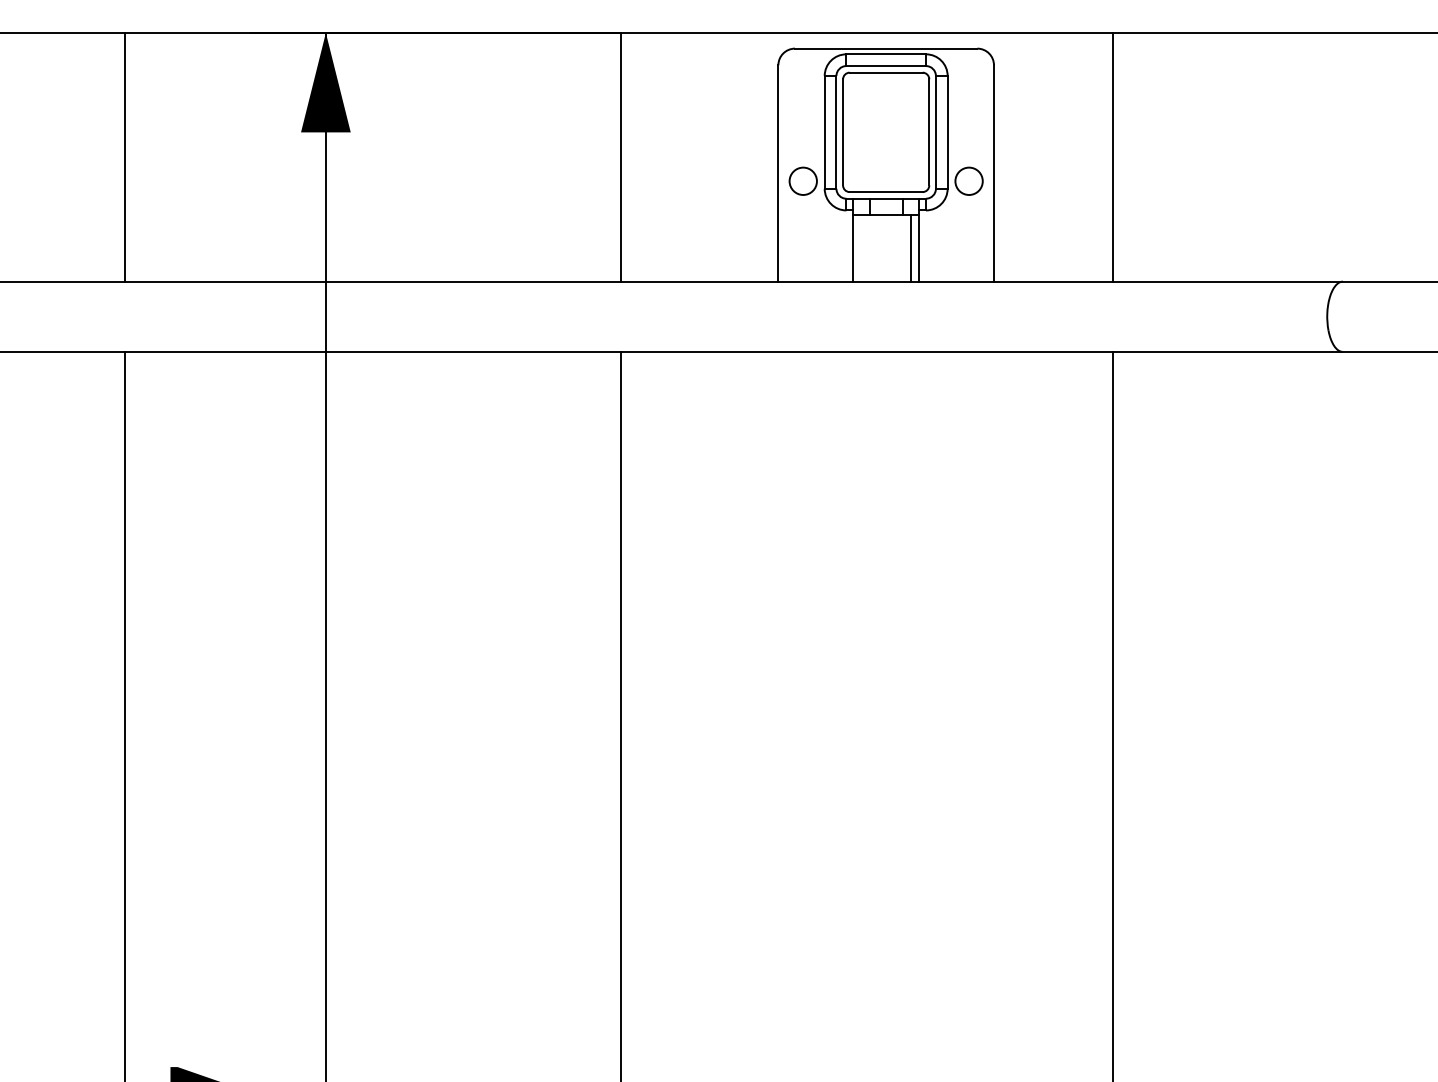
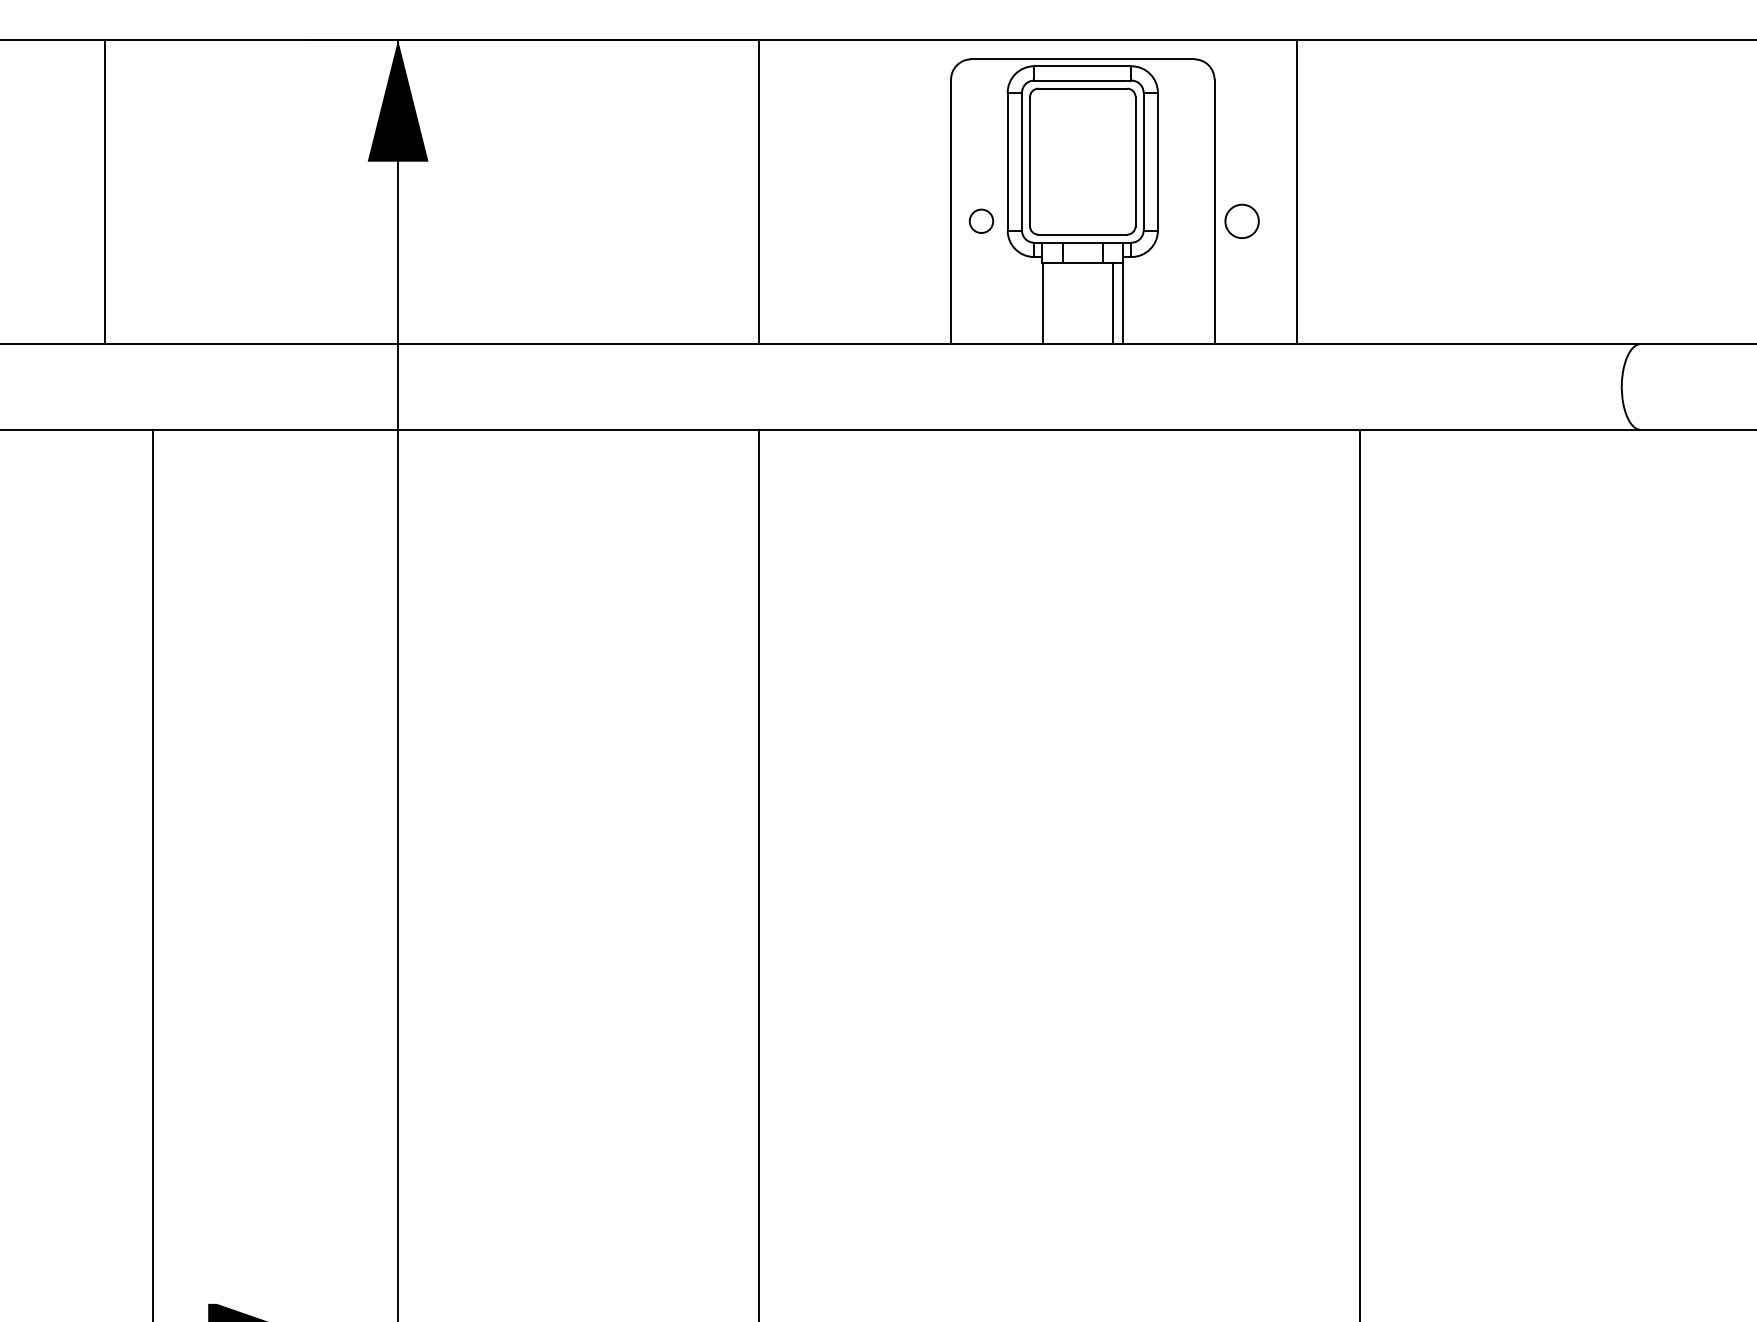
line: (124, 157) -> (104, 192), moved
line: (1113, 157) -> (1297, 192), moved
circle: (803, 180) -> (981, 220), size x0.7
circle: (968, 180) -> (1241, 220), moved

